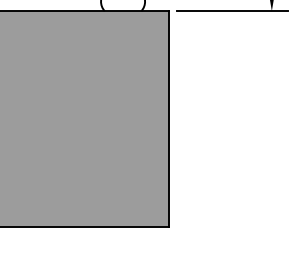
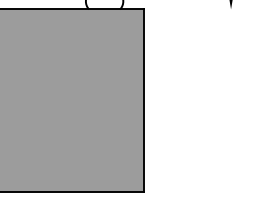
line: (232, 11) -> (197, 9), removed

